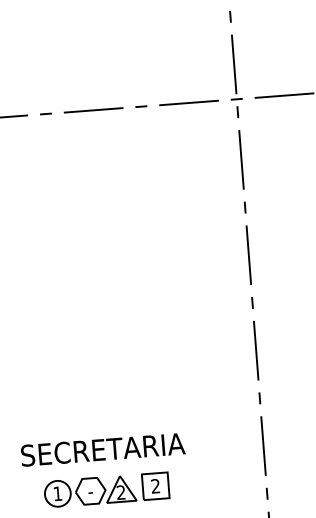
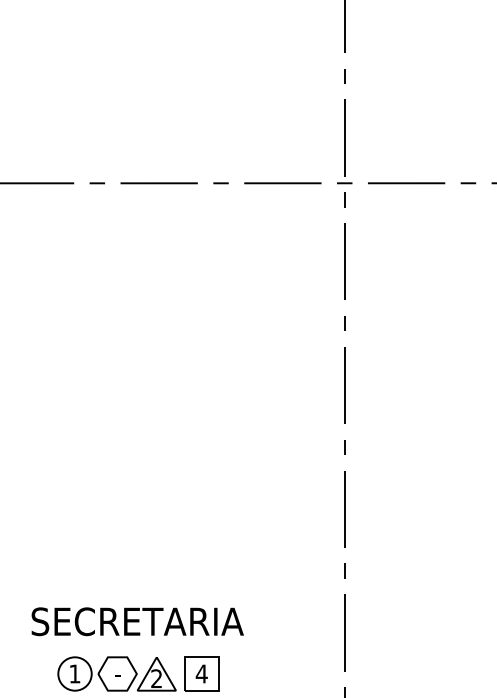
text: (155, 485) -> (201, 673), 2 -> 4

